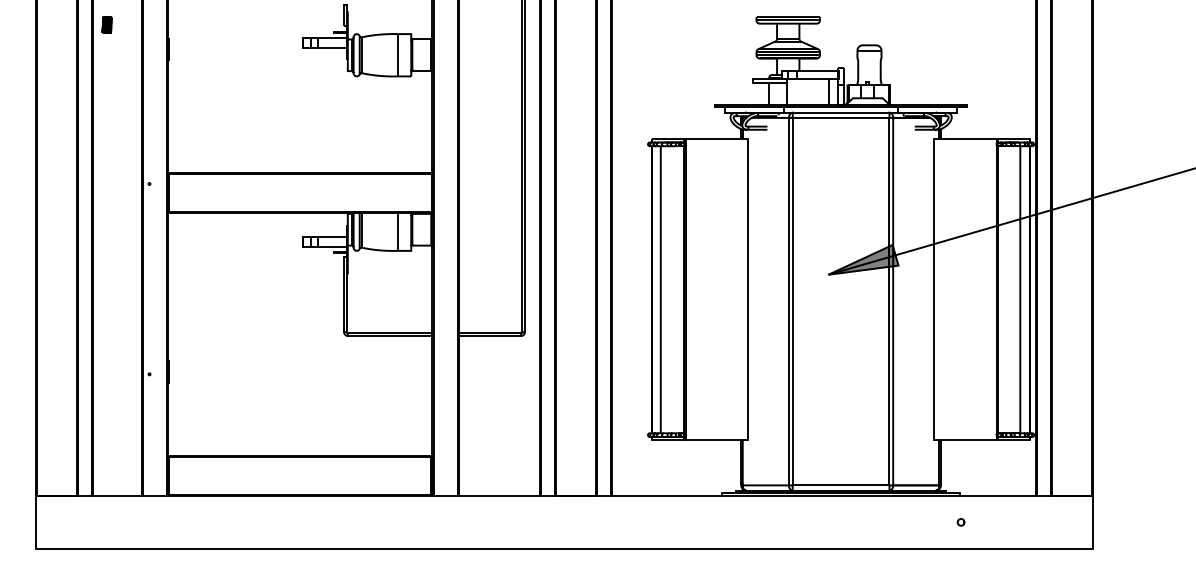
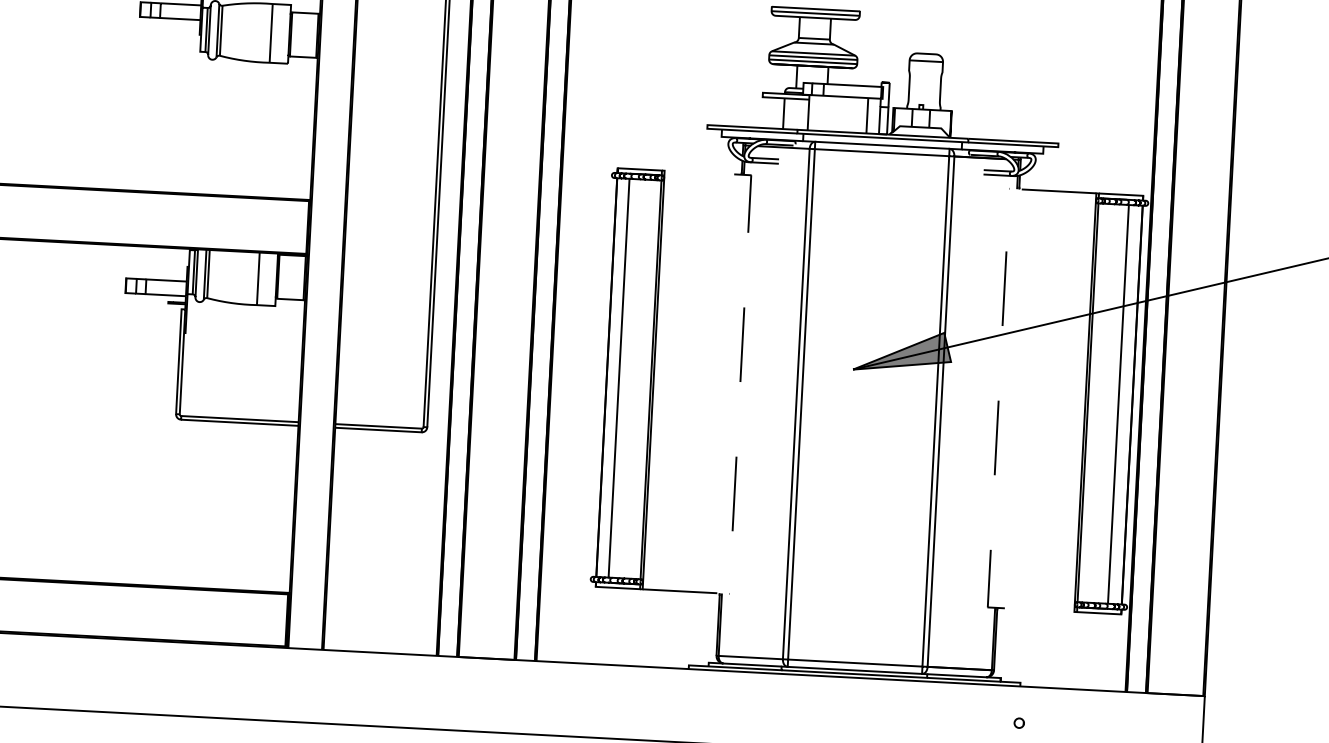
line: (748, 289) -> (740, 384), solid -> dashed
line: (934, 289) -> (999, 397), solid -> dashed

